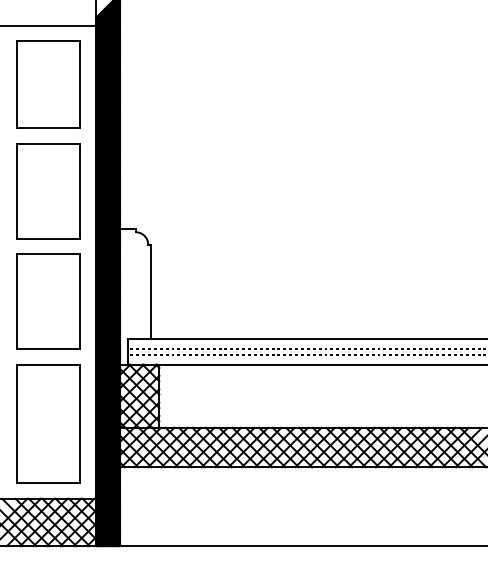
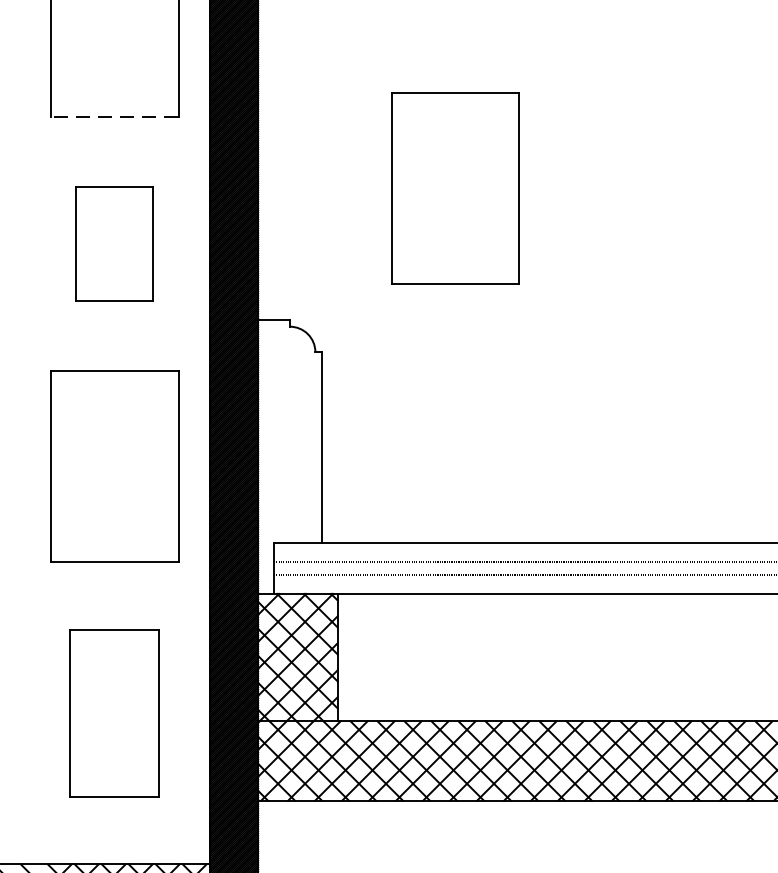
line: (48, 128) -> (114, 117), solid -> dashed
part: (217, 163) -> (454, 188), added
part: (48, 191) -> (114, 244), size x0.6
part: (48, 423) -> (114, 712), size x0.7

